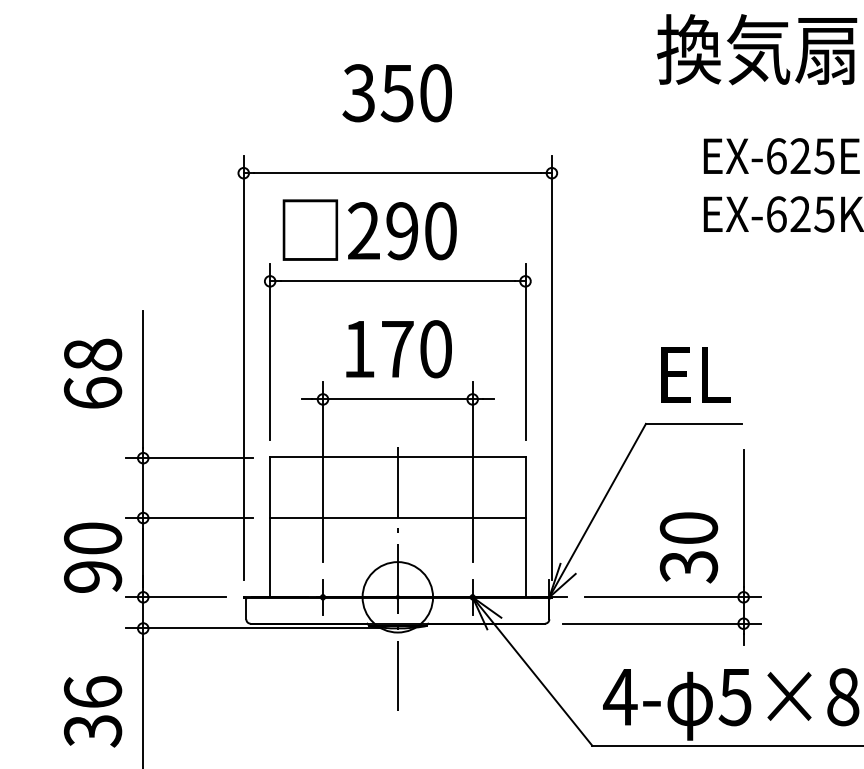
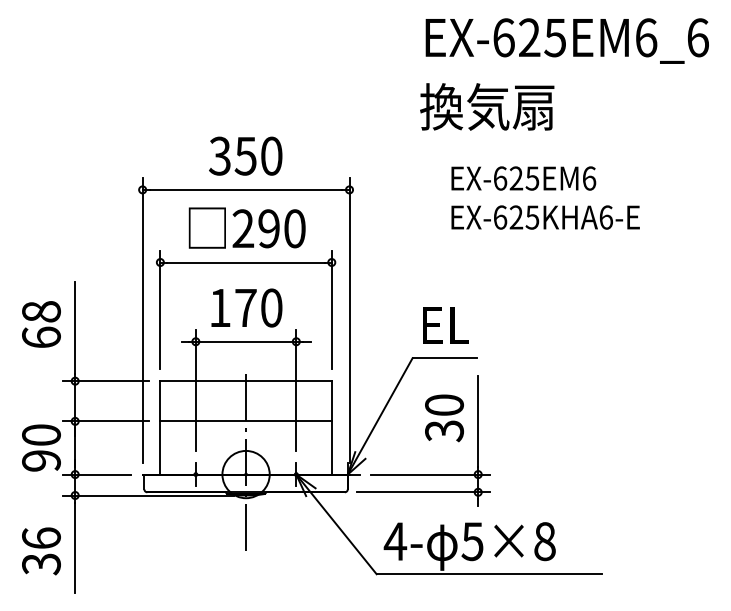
text: (396, 92) -> (245, 155), moved
text: (368, 229) -> (246, 227), moved
text: (688, 548) -> (444, 418), moved

